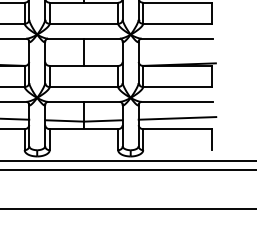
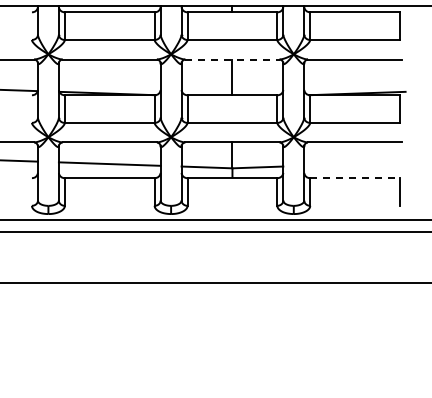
line: (83, 38) -> (232, 59), solid -> dashed
line: (177, 117) -> (355, 163), removed
line: (177, 129) -> (355, 178), solid -> dashed

